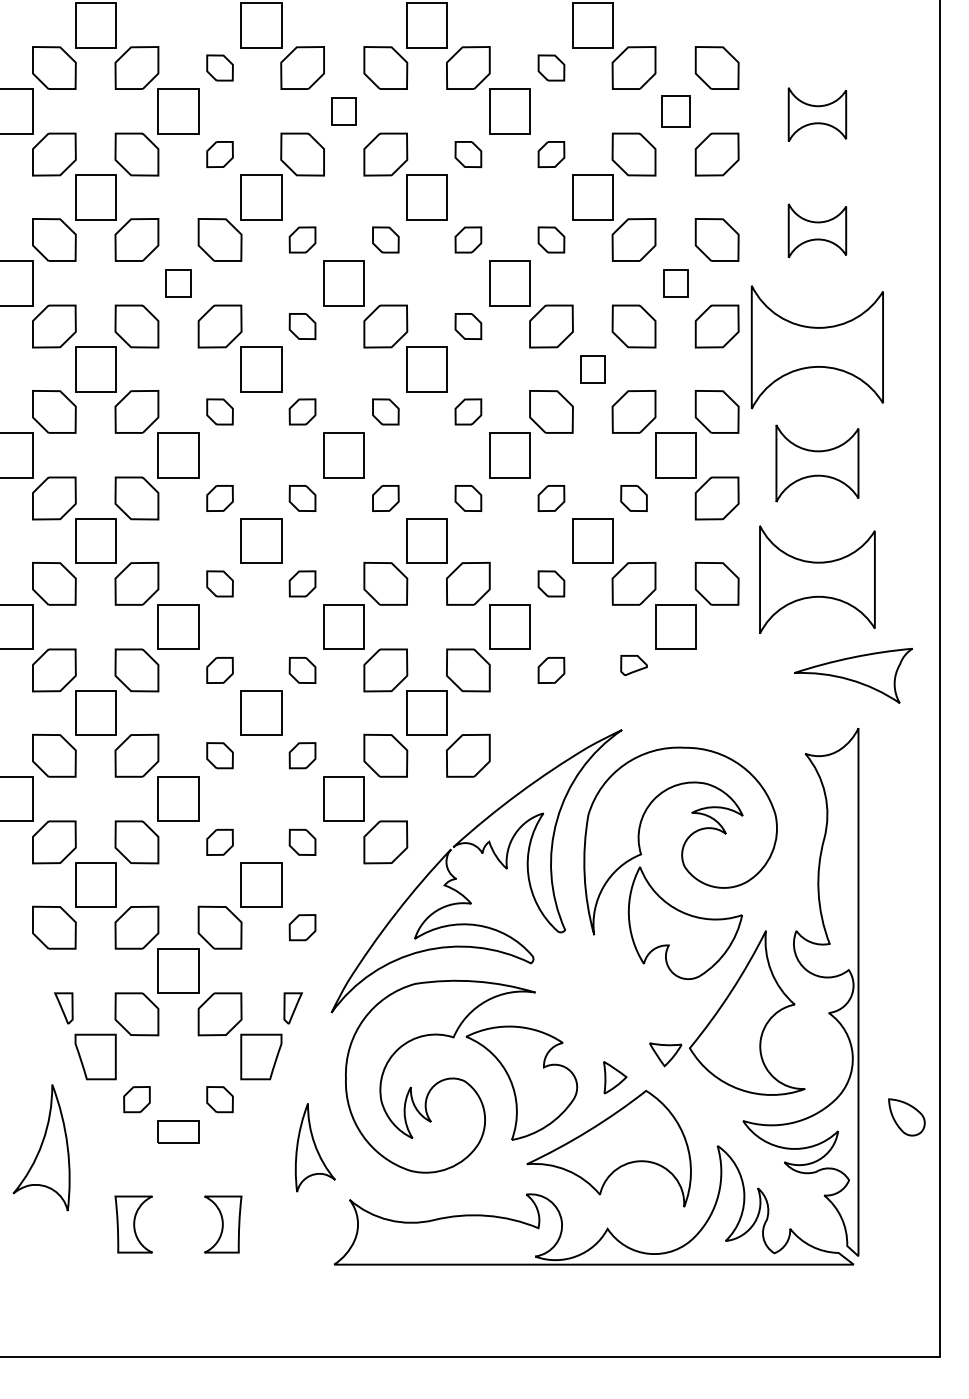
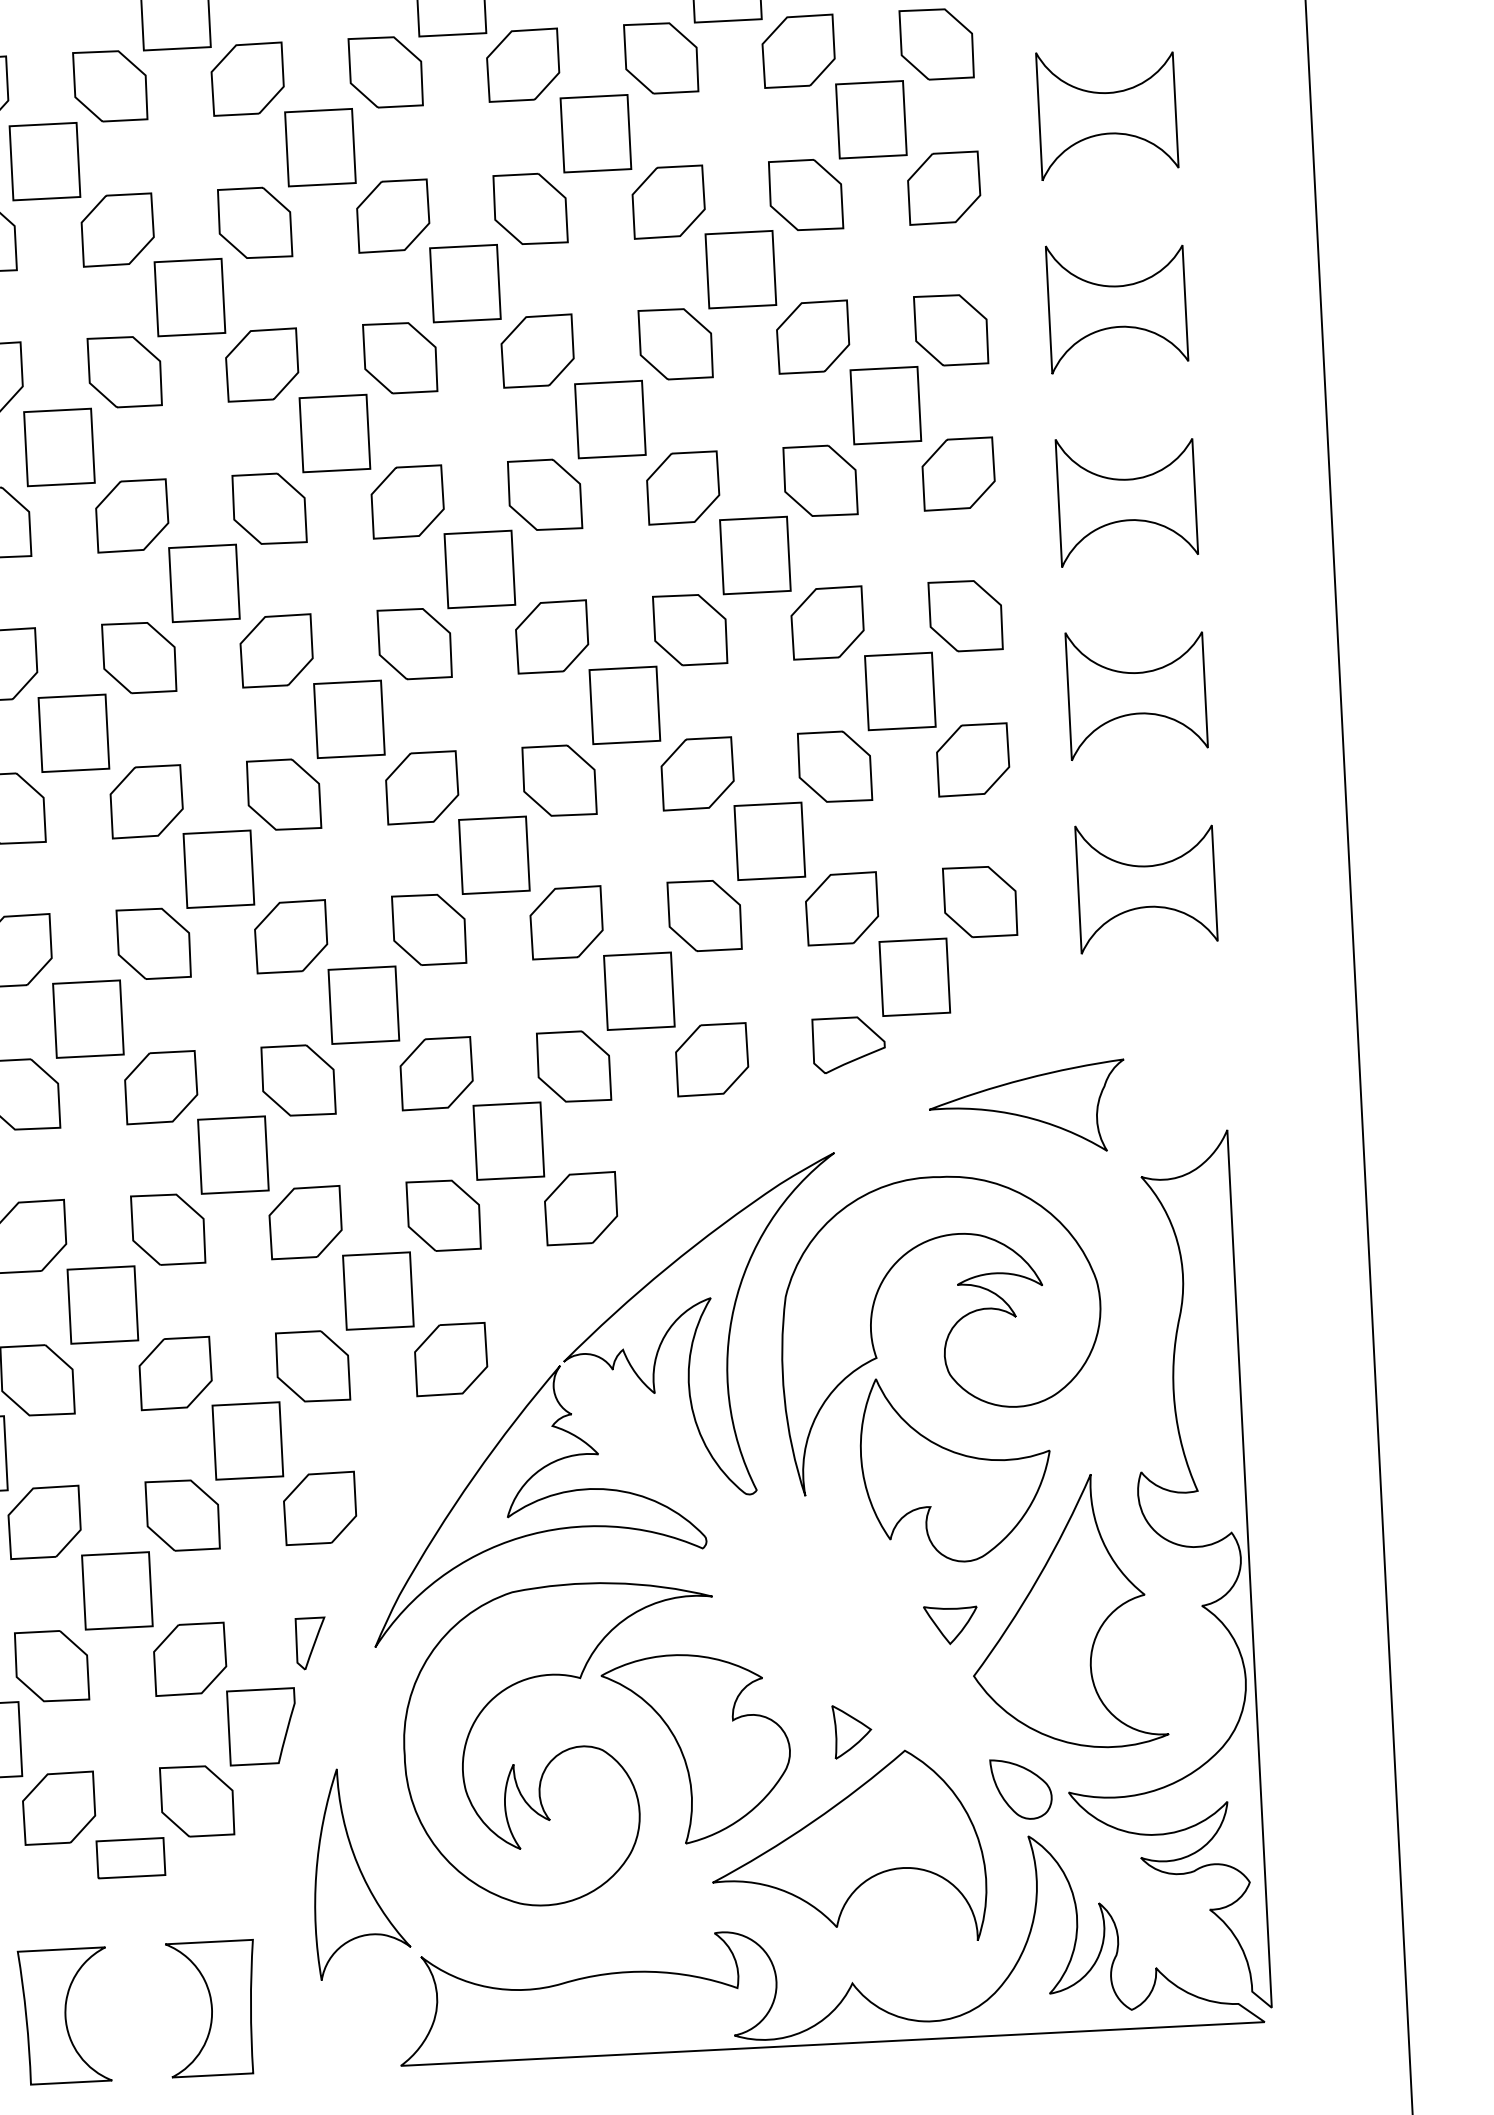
part: (219, 67) -> (109, 85), size x1.67
part: (551, 67) -> (661, 57), size x1.67
part: (343, 111) -> (319, 148), size x1.67
part: (675, 111) -> (871, 120), size x1.43
part: (817, 114) -> (1107, 113), size x1.43
part: (219, 154) -> (116, 229), size x1.67
part: (468, 154) -> (530, 208), size x1.67
part: (551, 154) -> (668, 201), size x1.67
part: (817, 230) -> (1117, 305), size x1.43
part: (302, 239) -> (261, 364), size x1.67
part: (385, 239) -> (399, 357), size x1.67
part: (468, 239) -> (537, 350), size x1.67
part: (551, 239) -> (675, 343), size x1.67
part: (178, 283) -> (59, 447), size x1.67
part: (675, 283) -> (885, 406), size x1.67
part: (302, 326) -> (269, 508), size x1.67
part: (468, 326) -> (545, 494), size x1.67
part: (817, 346) -> (1127, 498), size x0.62
part: (592, 369) -> (754, 555), size x1.67
part: (219, 411) -> (138, 657), size x1.67
part: (302, 411) -> (276, 650), size x1.67
part: (385, 411) -> (414, 643), size x1.67
part: (468, 411) -> (552, 636), size x1.67
part: (219, 498) -> (145, 801), size x1.67
part: (302, 498) -> (283, 794), size x1.67
part: (385, 498) -> (421, 787), size x1.67
part: (468, 498) -> (559, 780), size x1.67
part: (551, 498) -> (697, 773), size x1.67
part: (633, 498) -> (833, 766), size x1.67
part: (817, 579) -> (1146, 886), size x0.71
part: (219, 583) -> (152, 943), size x1.67
part: (302, 583) -> (290, 936), size x1.67
part: (551, 583) -> (704, 915), size x1.67
part: (633, 665) -> (848, 1044), size x1.67
part: (219, 670) -> (160, 1087), size x1.67
part: (302, 670) -> (298, 1080), size x1.67
part: (551, 670) -> (712, 1059), size x1.67
part: (853, 675) -> (1027, 1108), moved
part: (219, 755) -> (167, 1229), size x1.67
part: (302, 755) -> (305, 1222), size x1.67
part: (219, 842) -> (174, 1373), size x1.67
part: (302, 842) -> (312, 1366), size x1.67
part: (302, 927) -> (319, 1508), size x1.67
part: (665, 1054) -> (950, 1624), moved
part: (136, 1099) -> (58, 1807), size x1.67
part: (219, 1099) -> (196, 1800), size x1.67
part: (906, 1117) -> (1020, 1789), moved
part: (315, 1147) -> (359, 1872), size x1.43
part: (133, 1224) -> (63, 2016), size x1.43
part: (223, 1224) -> (213, 2008), size x1.43

